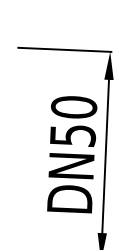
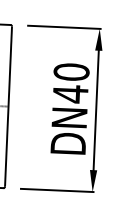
text: (72, 136) -> (70, 94), DN50 -> DN40

